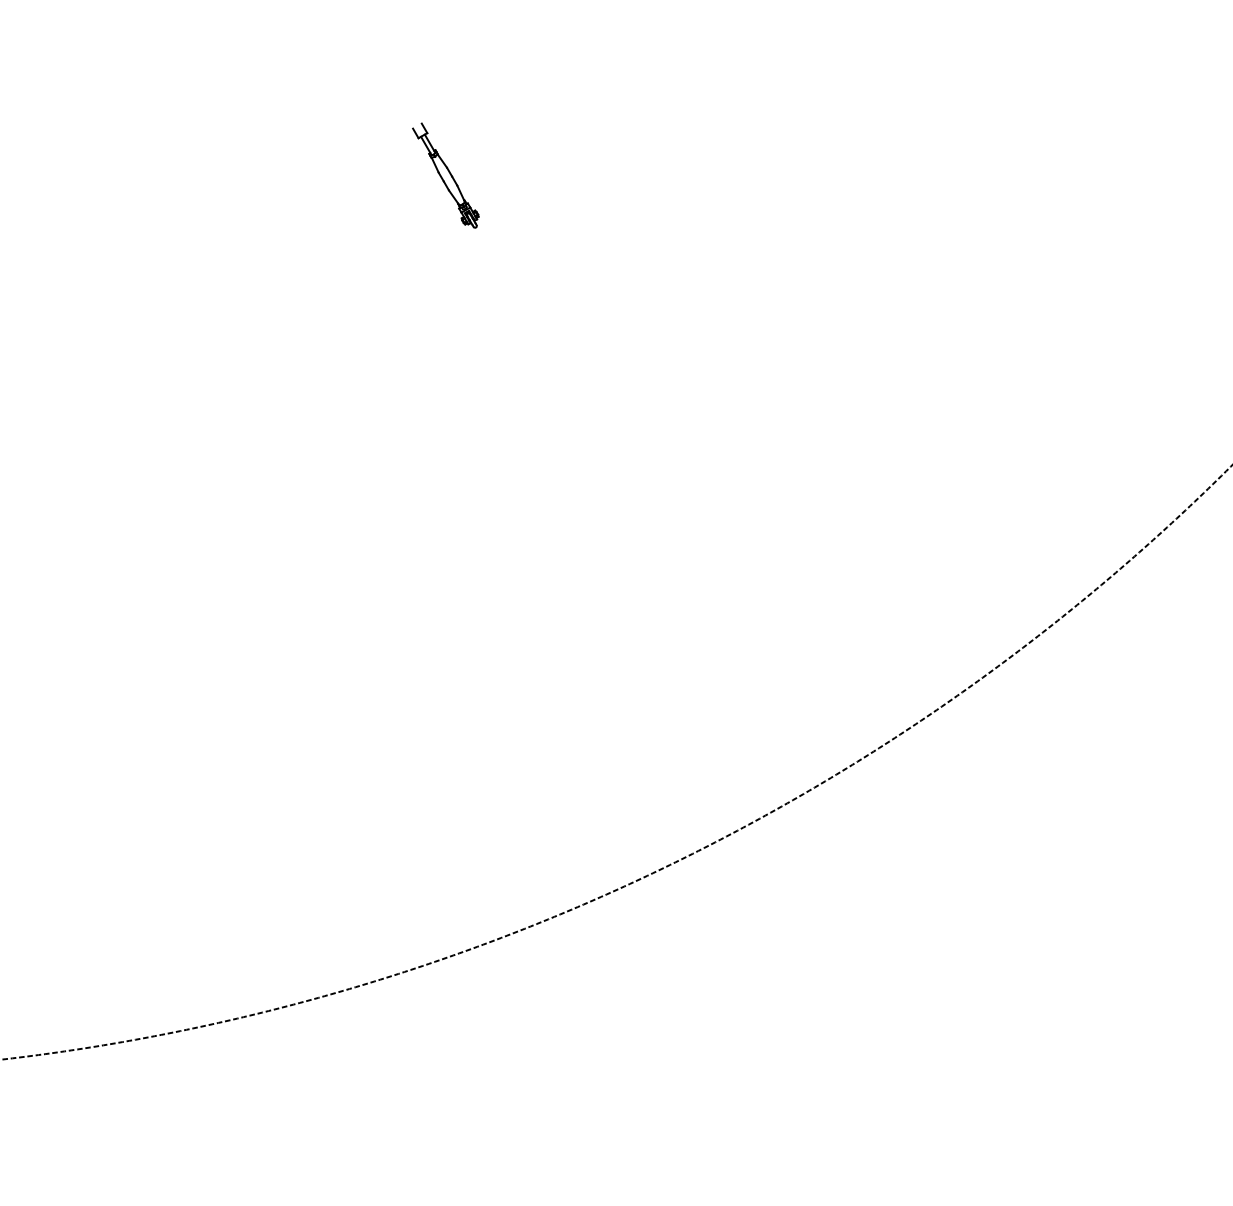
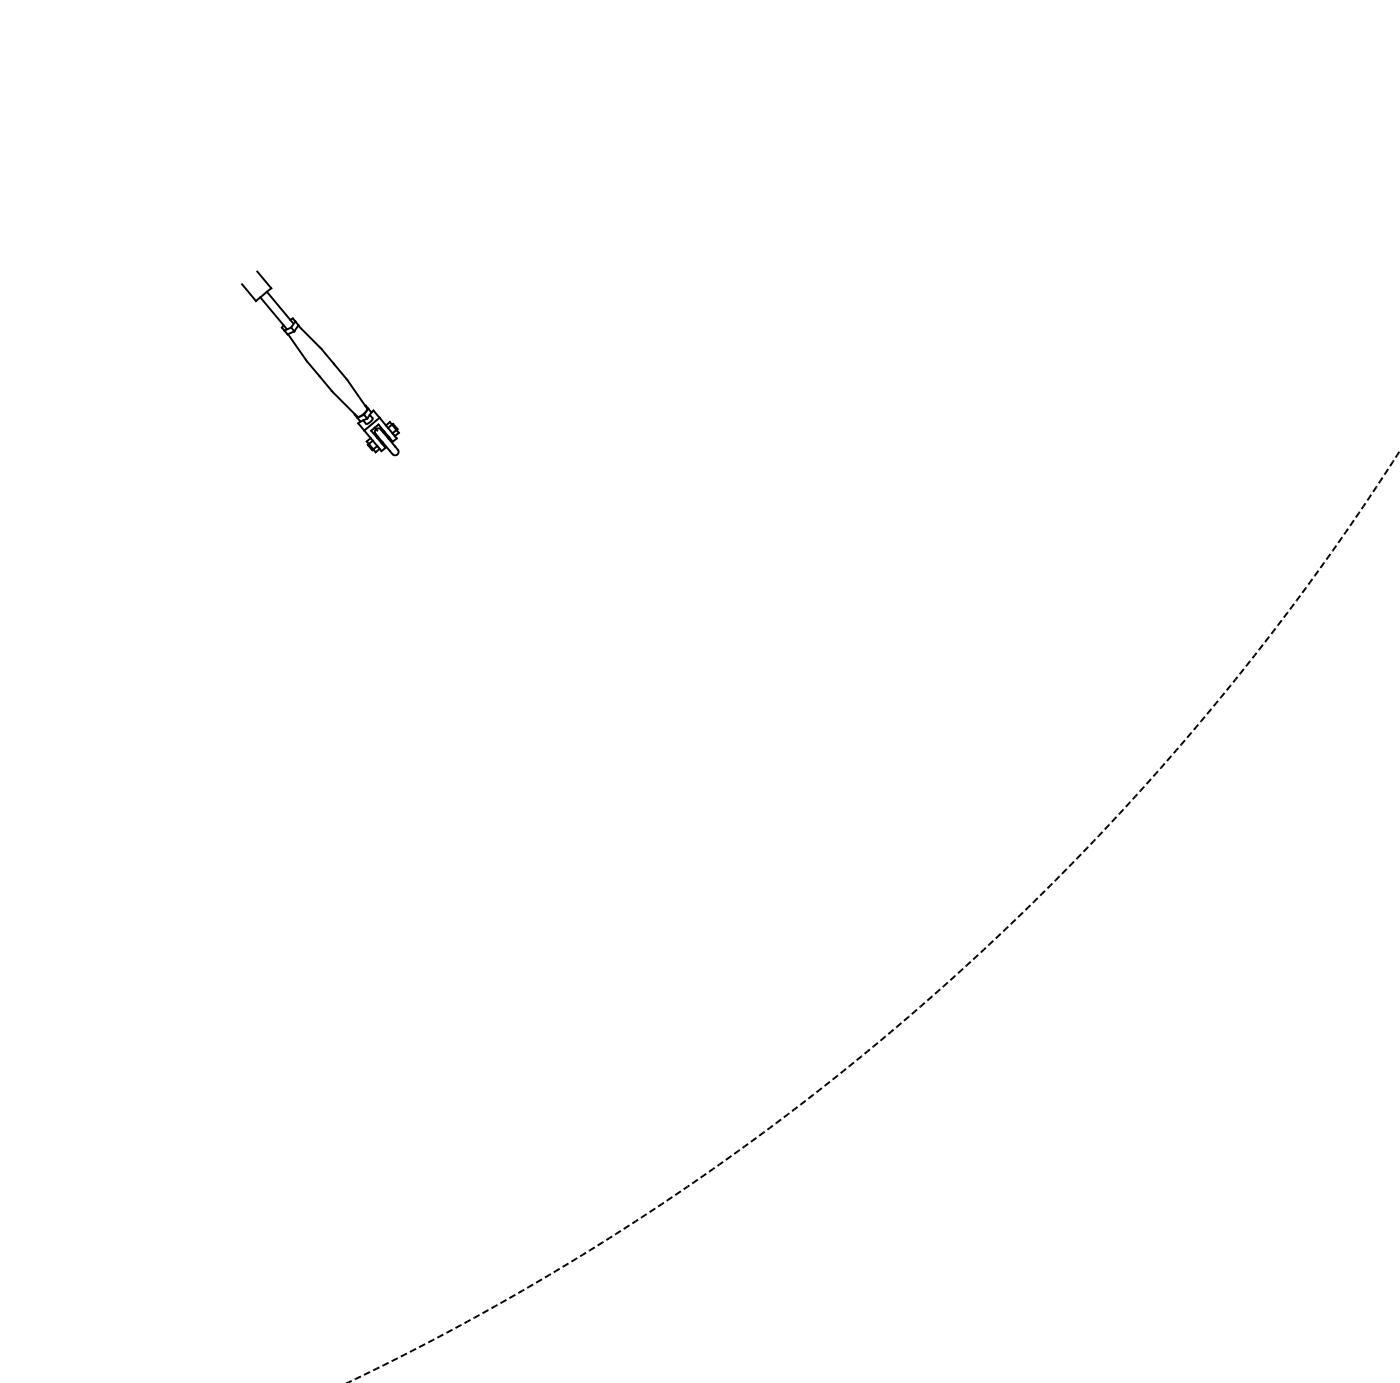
part: (445, 175) -> (321, 363), size x1.6

